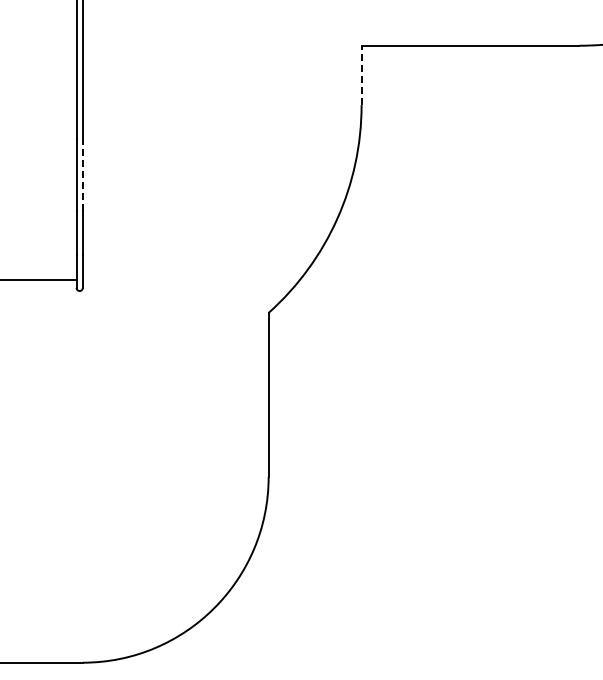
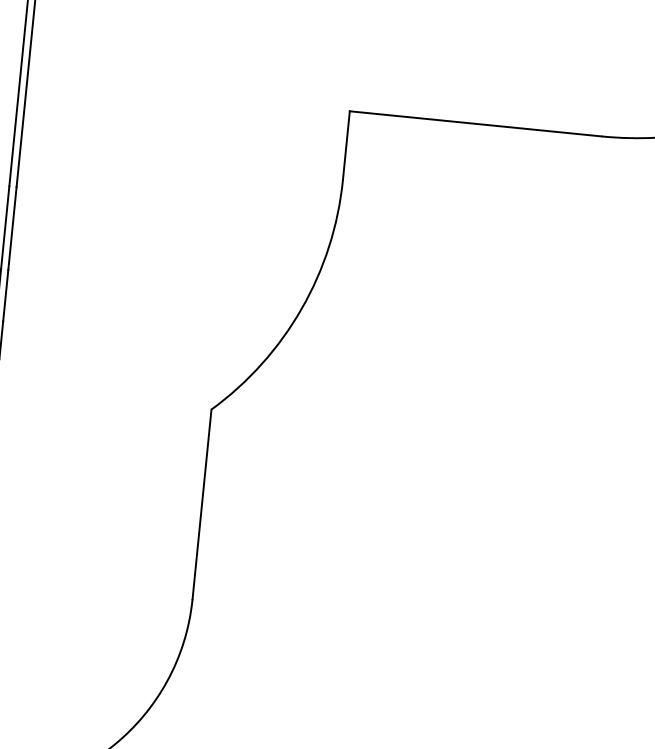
line: (361, 75) -> (346, 145), dashed -> solid
line: (82, 174) -> (12, 227), dashed -> solid

